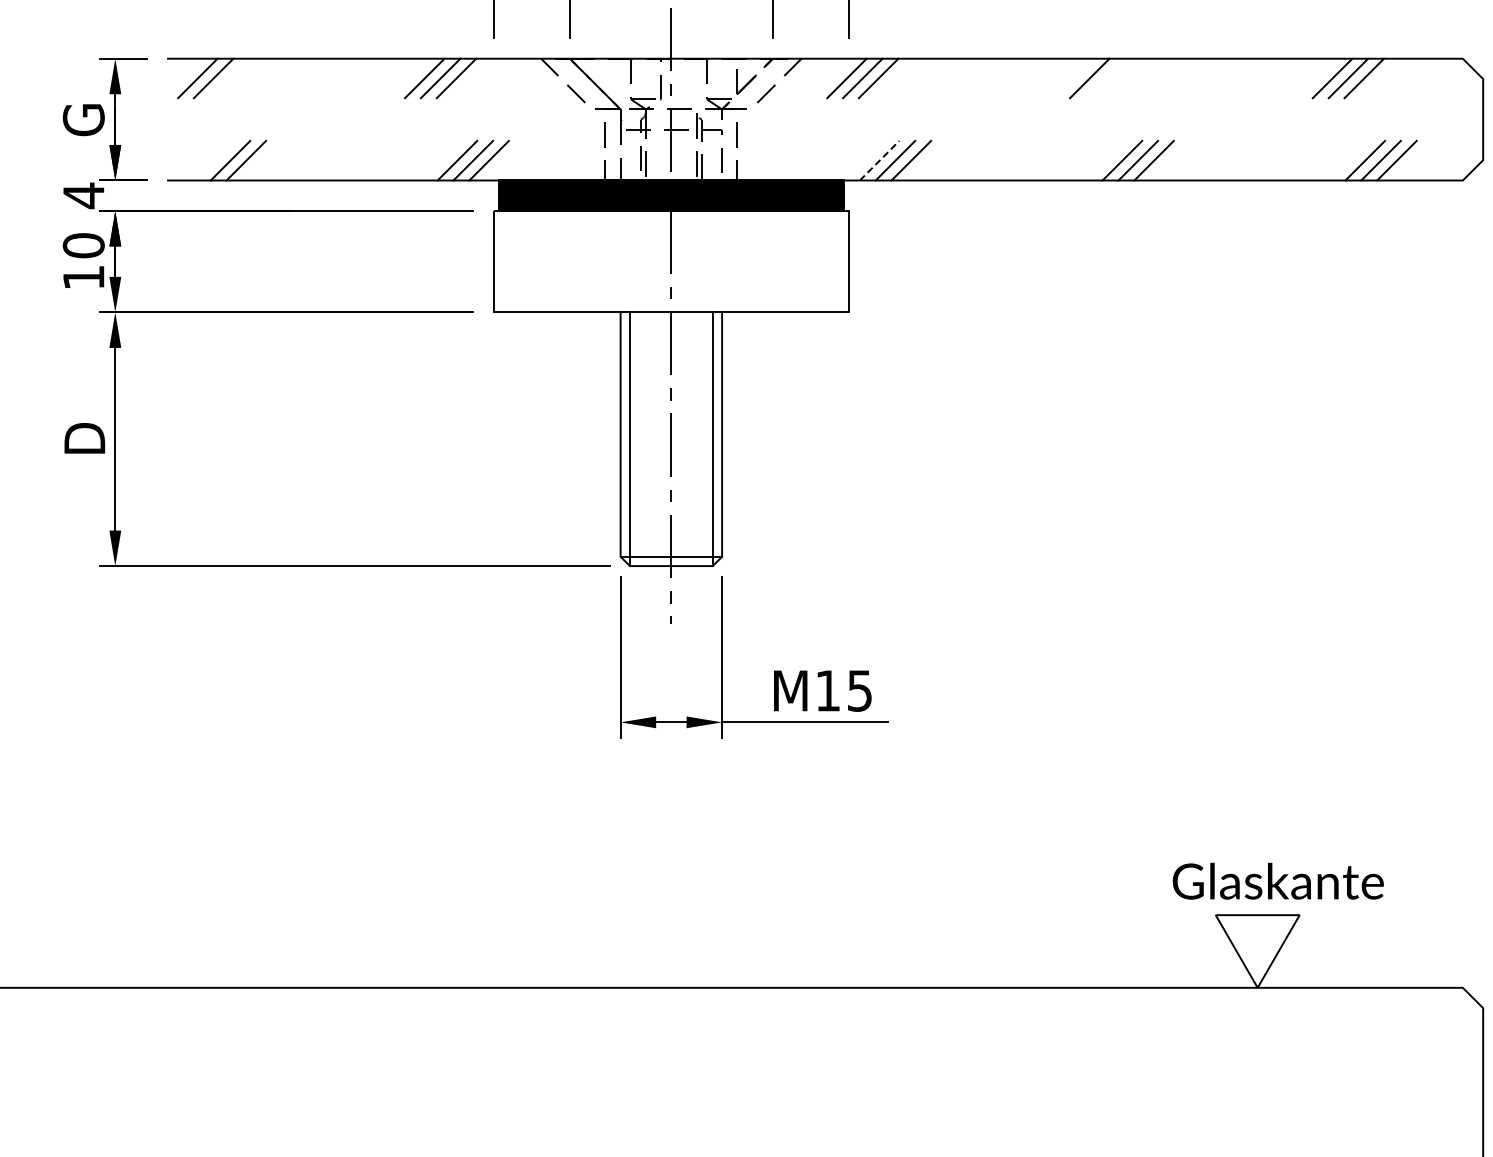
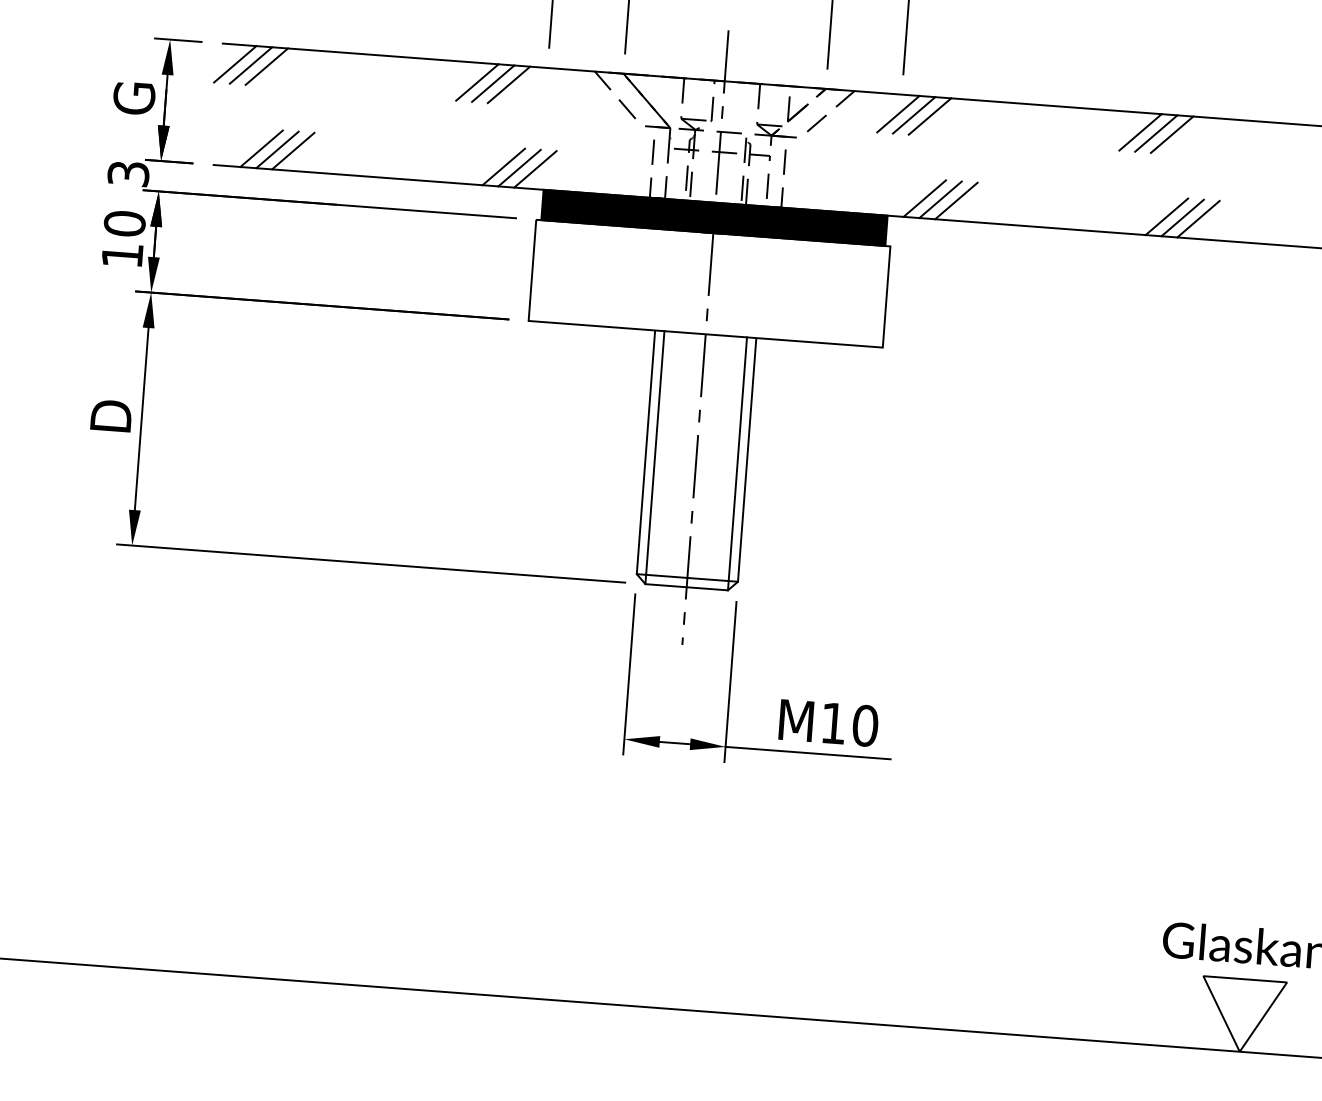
line: (181, 78) -> (234, 64), added
line: (1105, 78) -> (1156, 133), added
line: (1121, 78) -> (1172, 134), added
line: (214, 160) -> (261, 148), added
line: (879, 160) -> (924, 198), dashed -> solid
text: (83, 195) -> (128, 173), 4 -> 3
text: (859, 690) -> (864, 725), M15 -> M10

